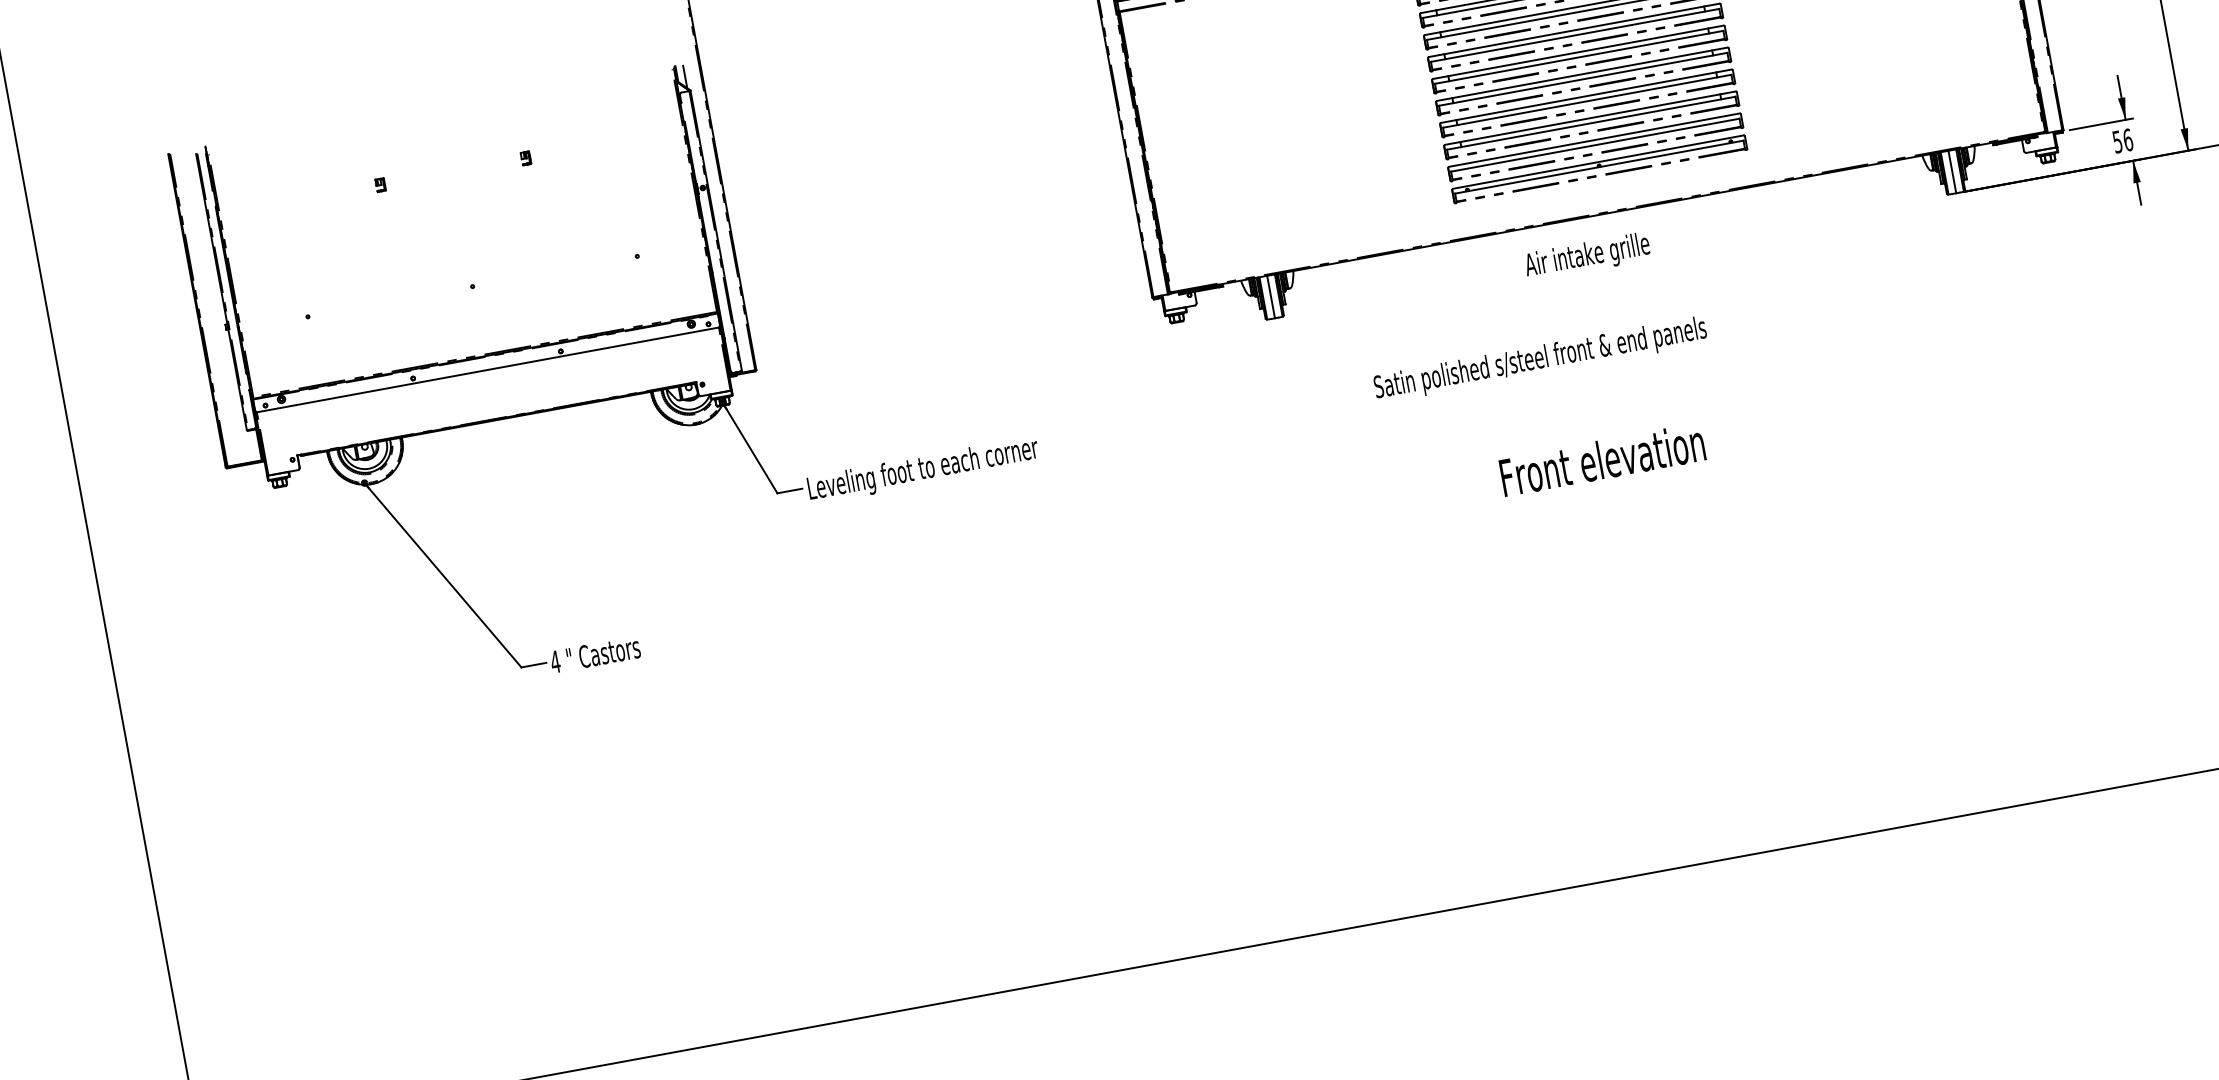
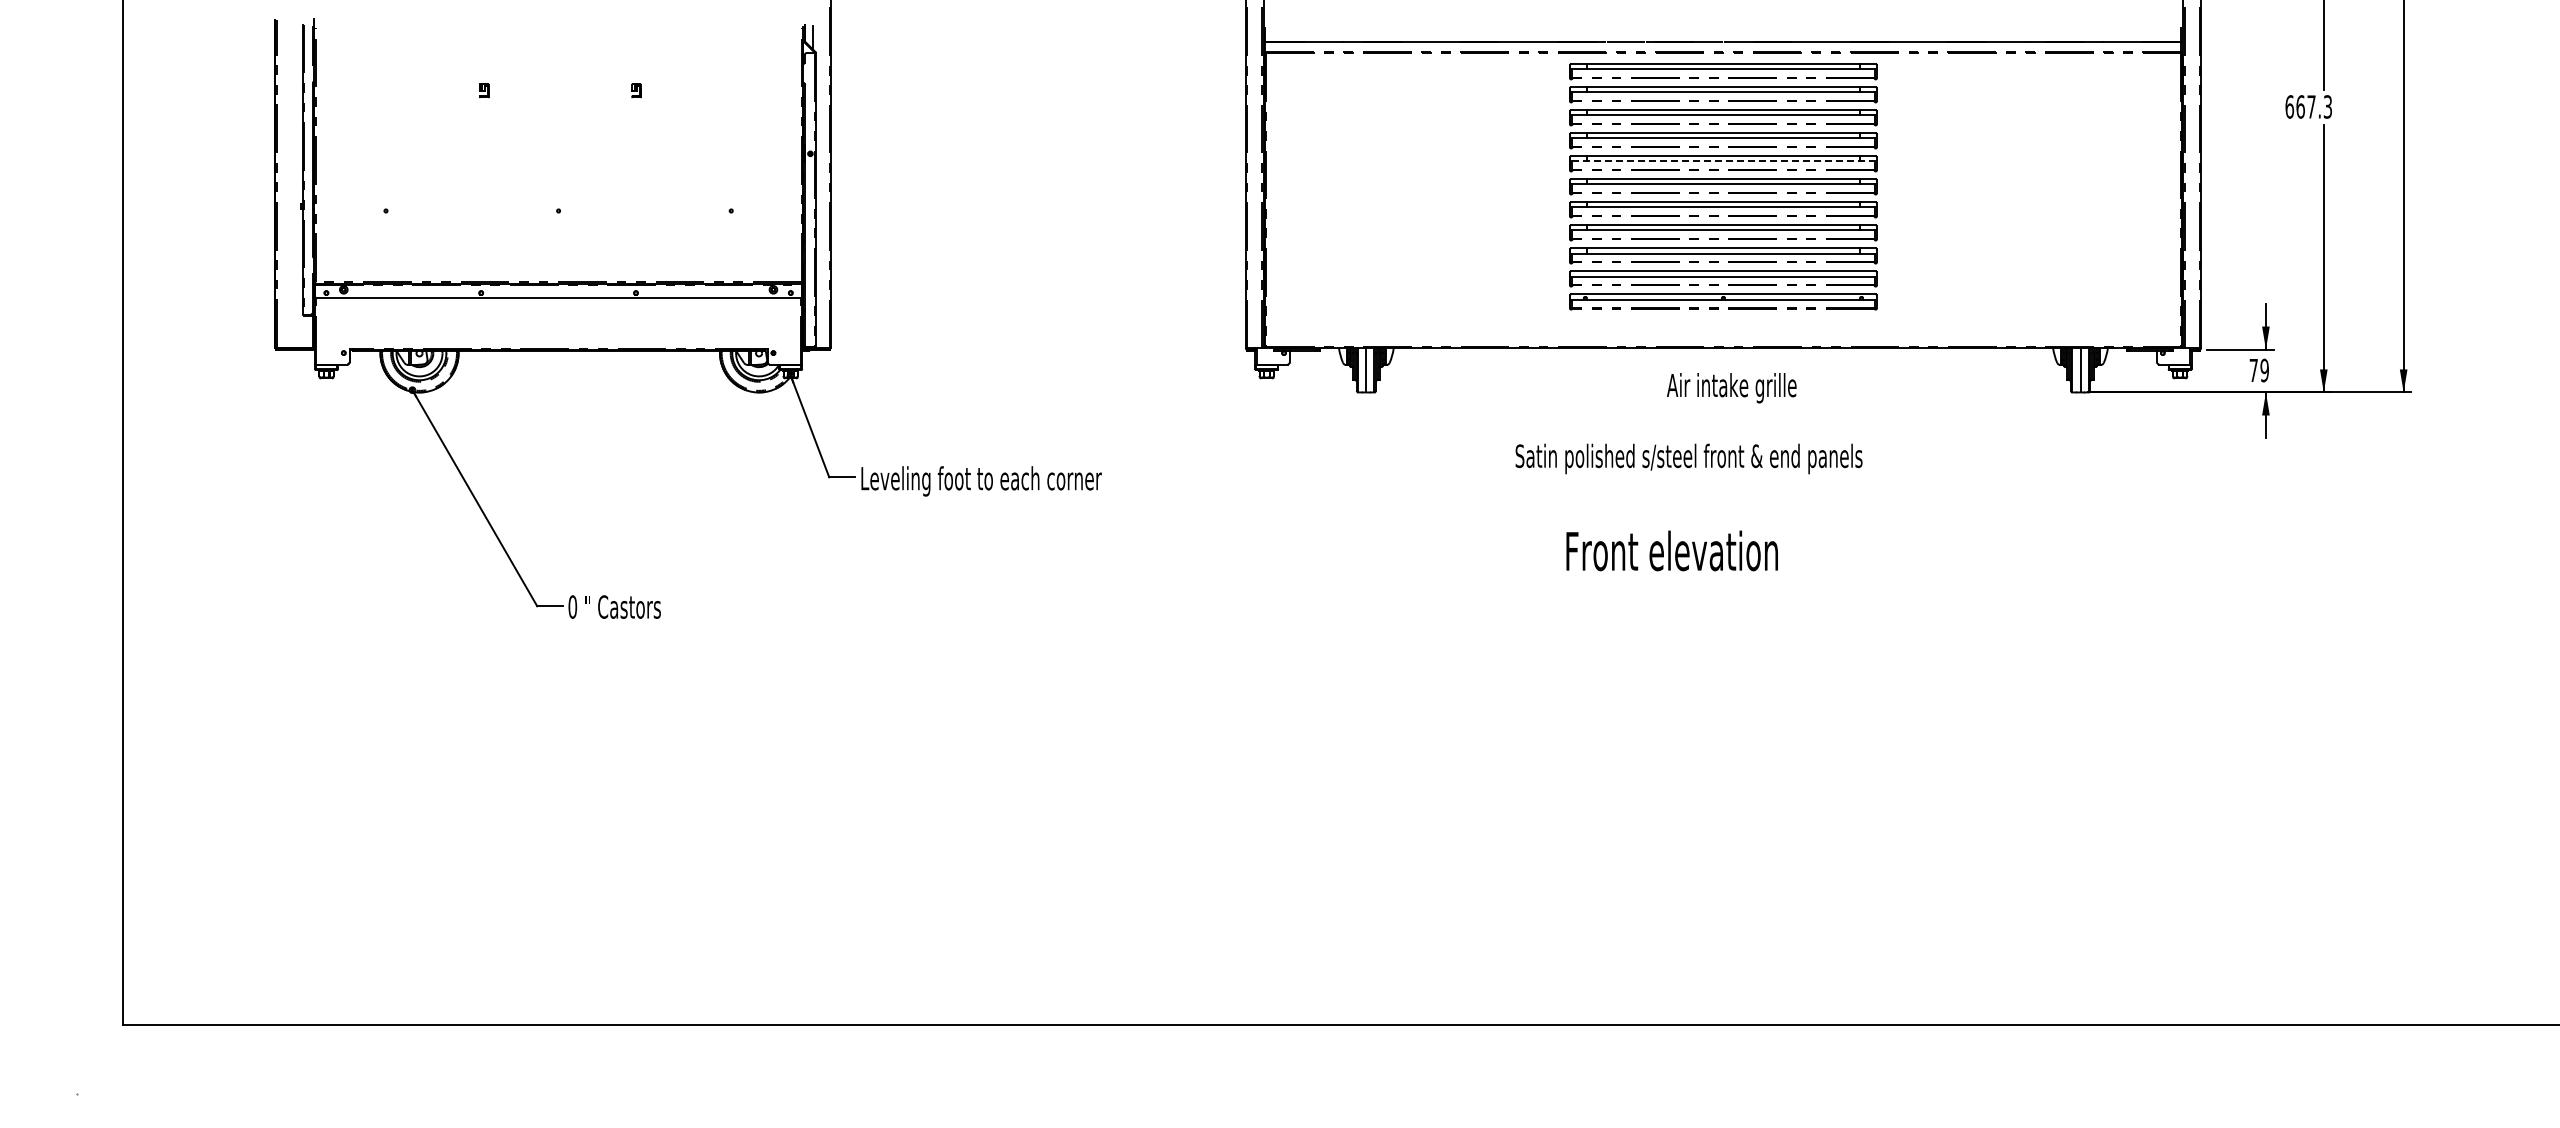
line: (1575, 35) -> (1723, 161), solid -> dashed
text: (2123, 140) -> (2259, 370), 56 -> 79
text: (1587, 257) -> (1731, 388), moved
text: (1540, 359) -> (1688, 458), moved
text: (1601, 459) -> (1671, 550), moved
text: (555, 661) -> (572, 606), 4 -> 0

